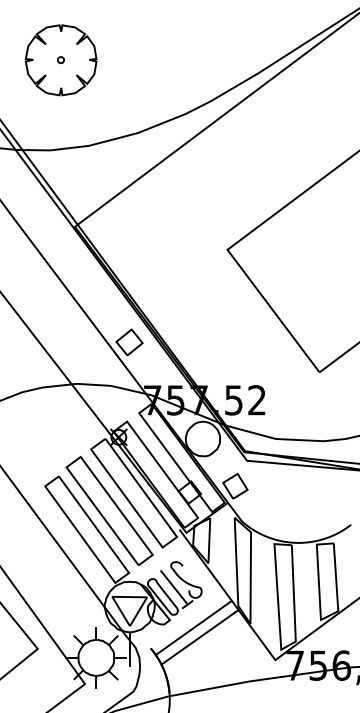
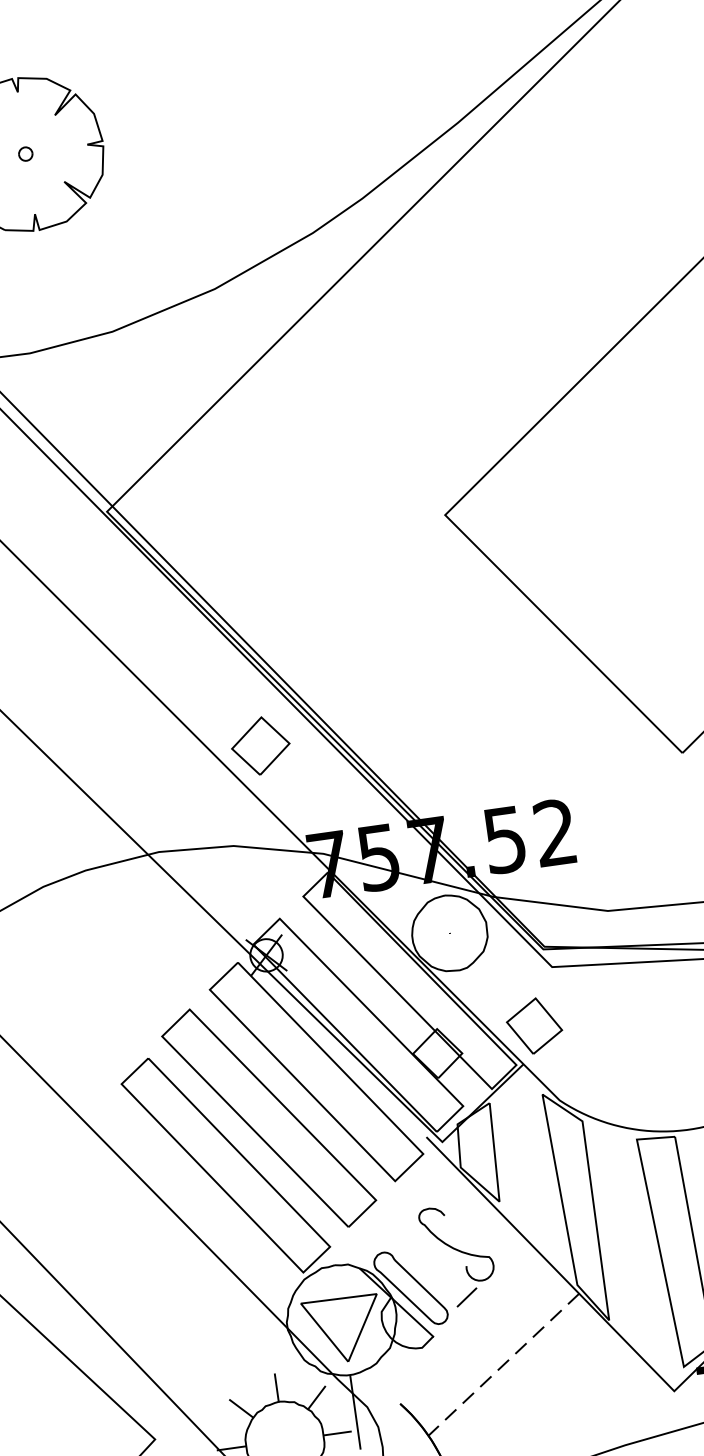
line: (174, 587) -> (433, 1264), removed
line: (193, 627) -> (486, 1345), removed
line: (199, 637) -> (502, 1365), solid -> dashed

